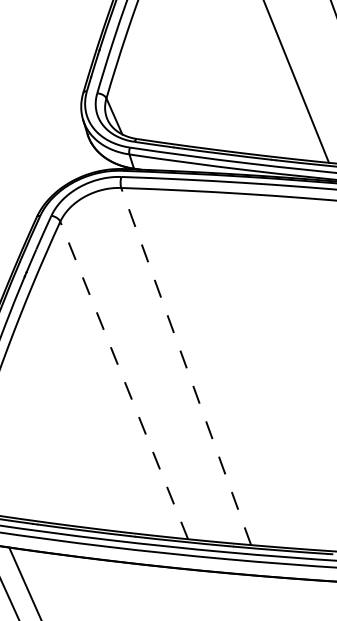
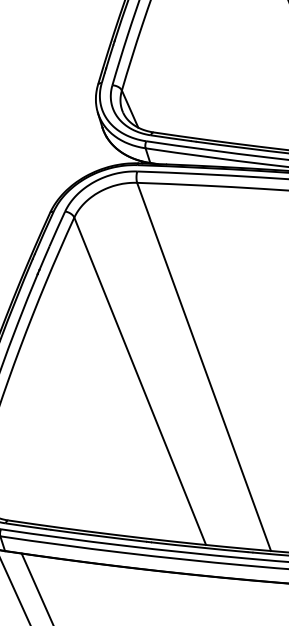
line: (186, 366) -> (204, 366), dashed -> solid
line: (124, 379) -> (140, 380), dashed -> solid

